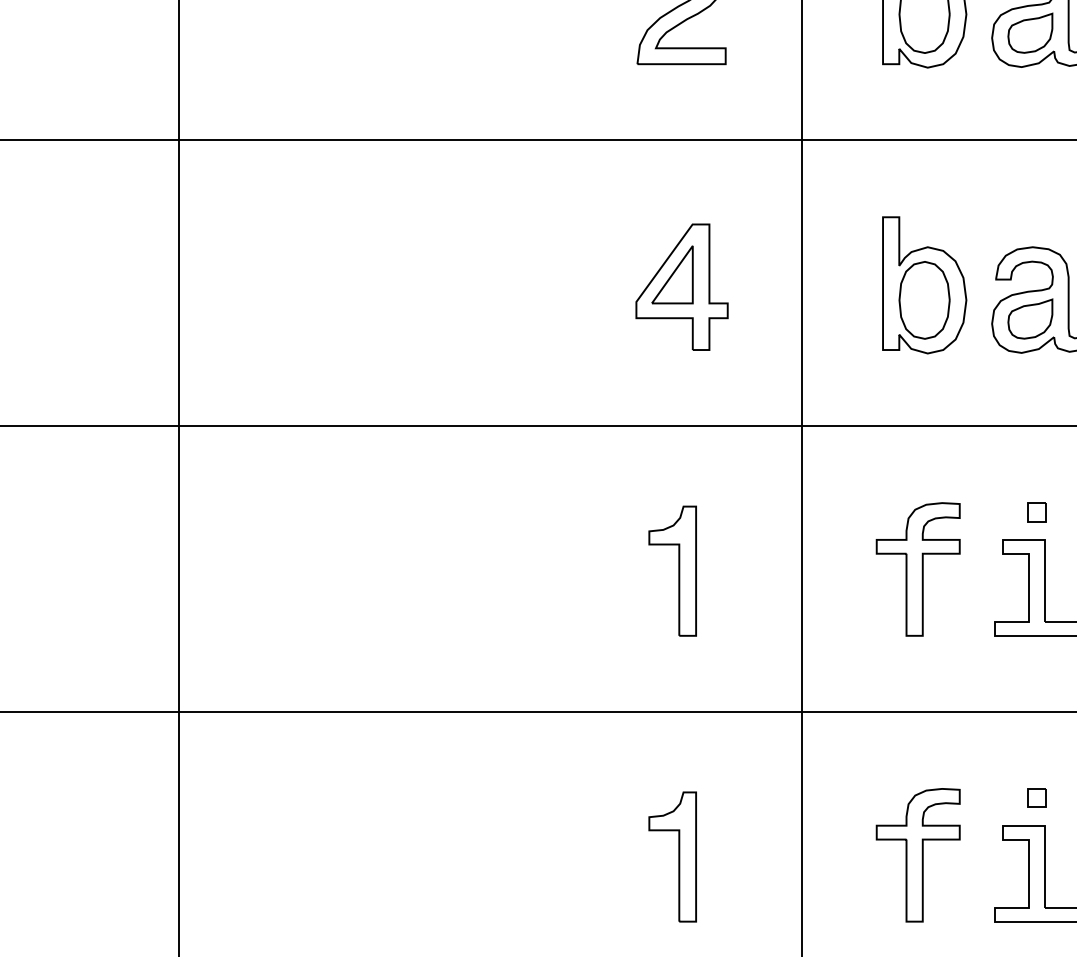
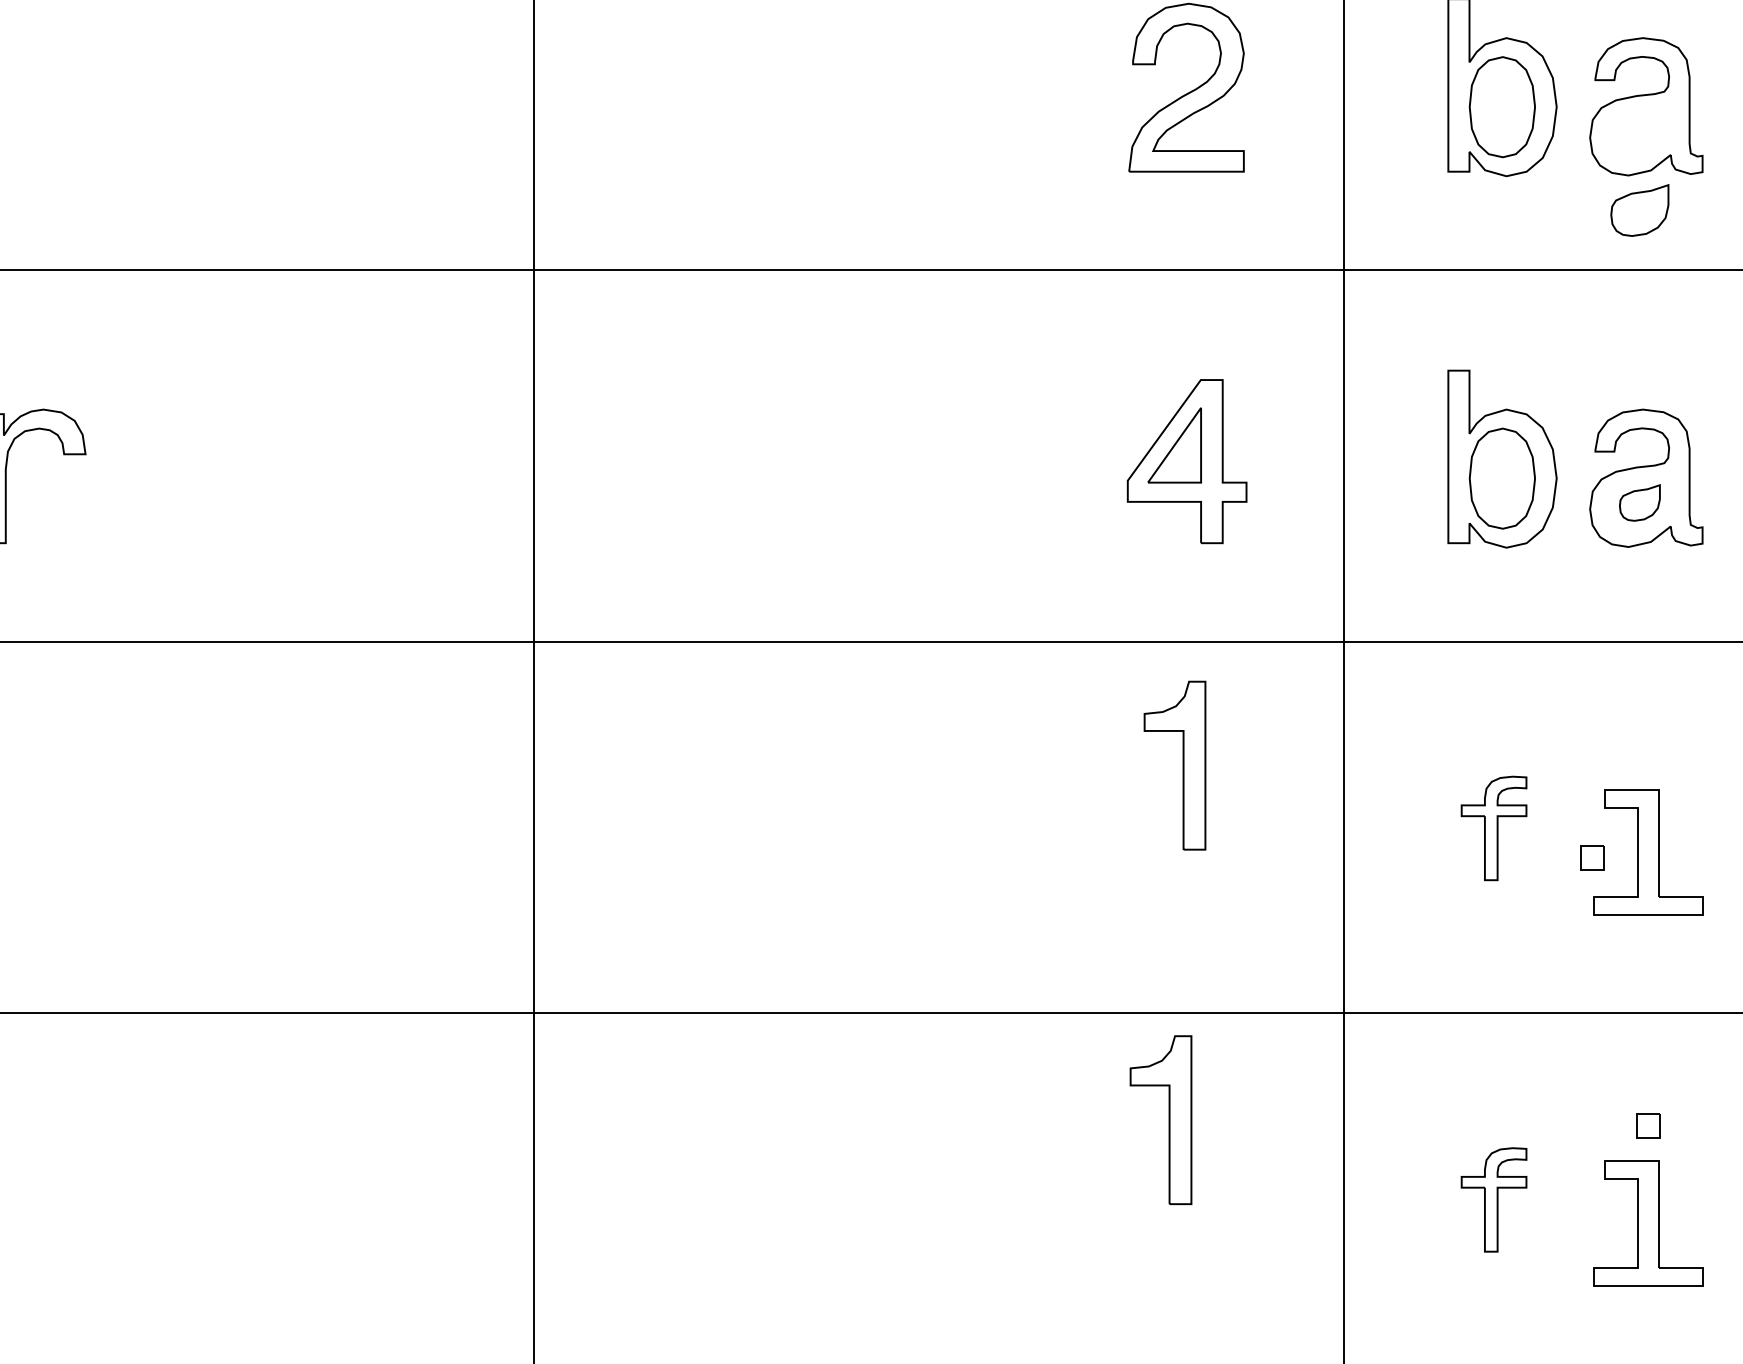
part: (1030, 33) -> (1639, 210), moved
part: (1030, 318) -> (1639, 502), size x0.7
part: (1037, 511) -> (1592, 857), moved
part: (917, 569) -> (1493, 828), size x0.6
part: (678, 571) -> (1182, 765), moved
part: (917, 854) -> (1493, 1199), size x0.6
part: (678, 857) -> (1168, 1120), moved

